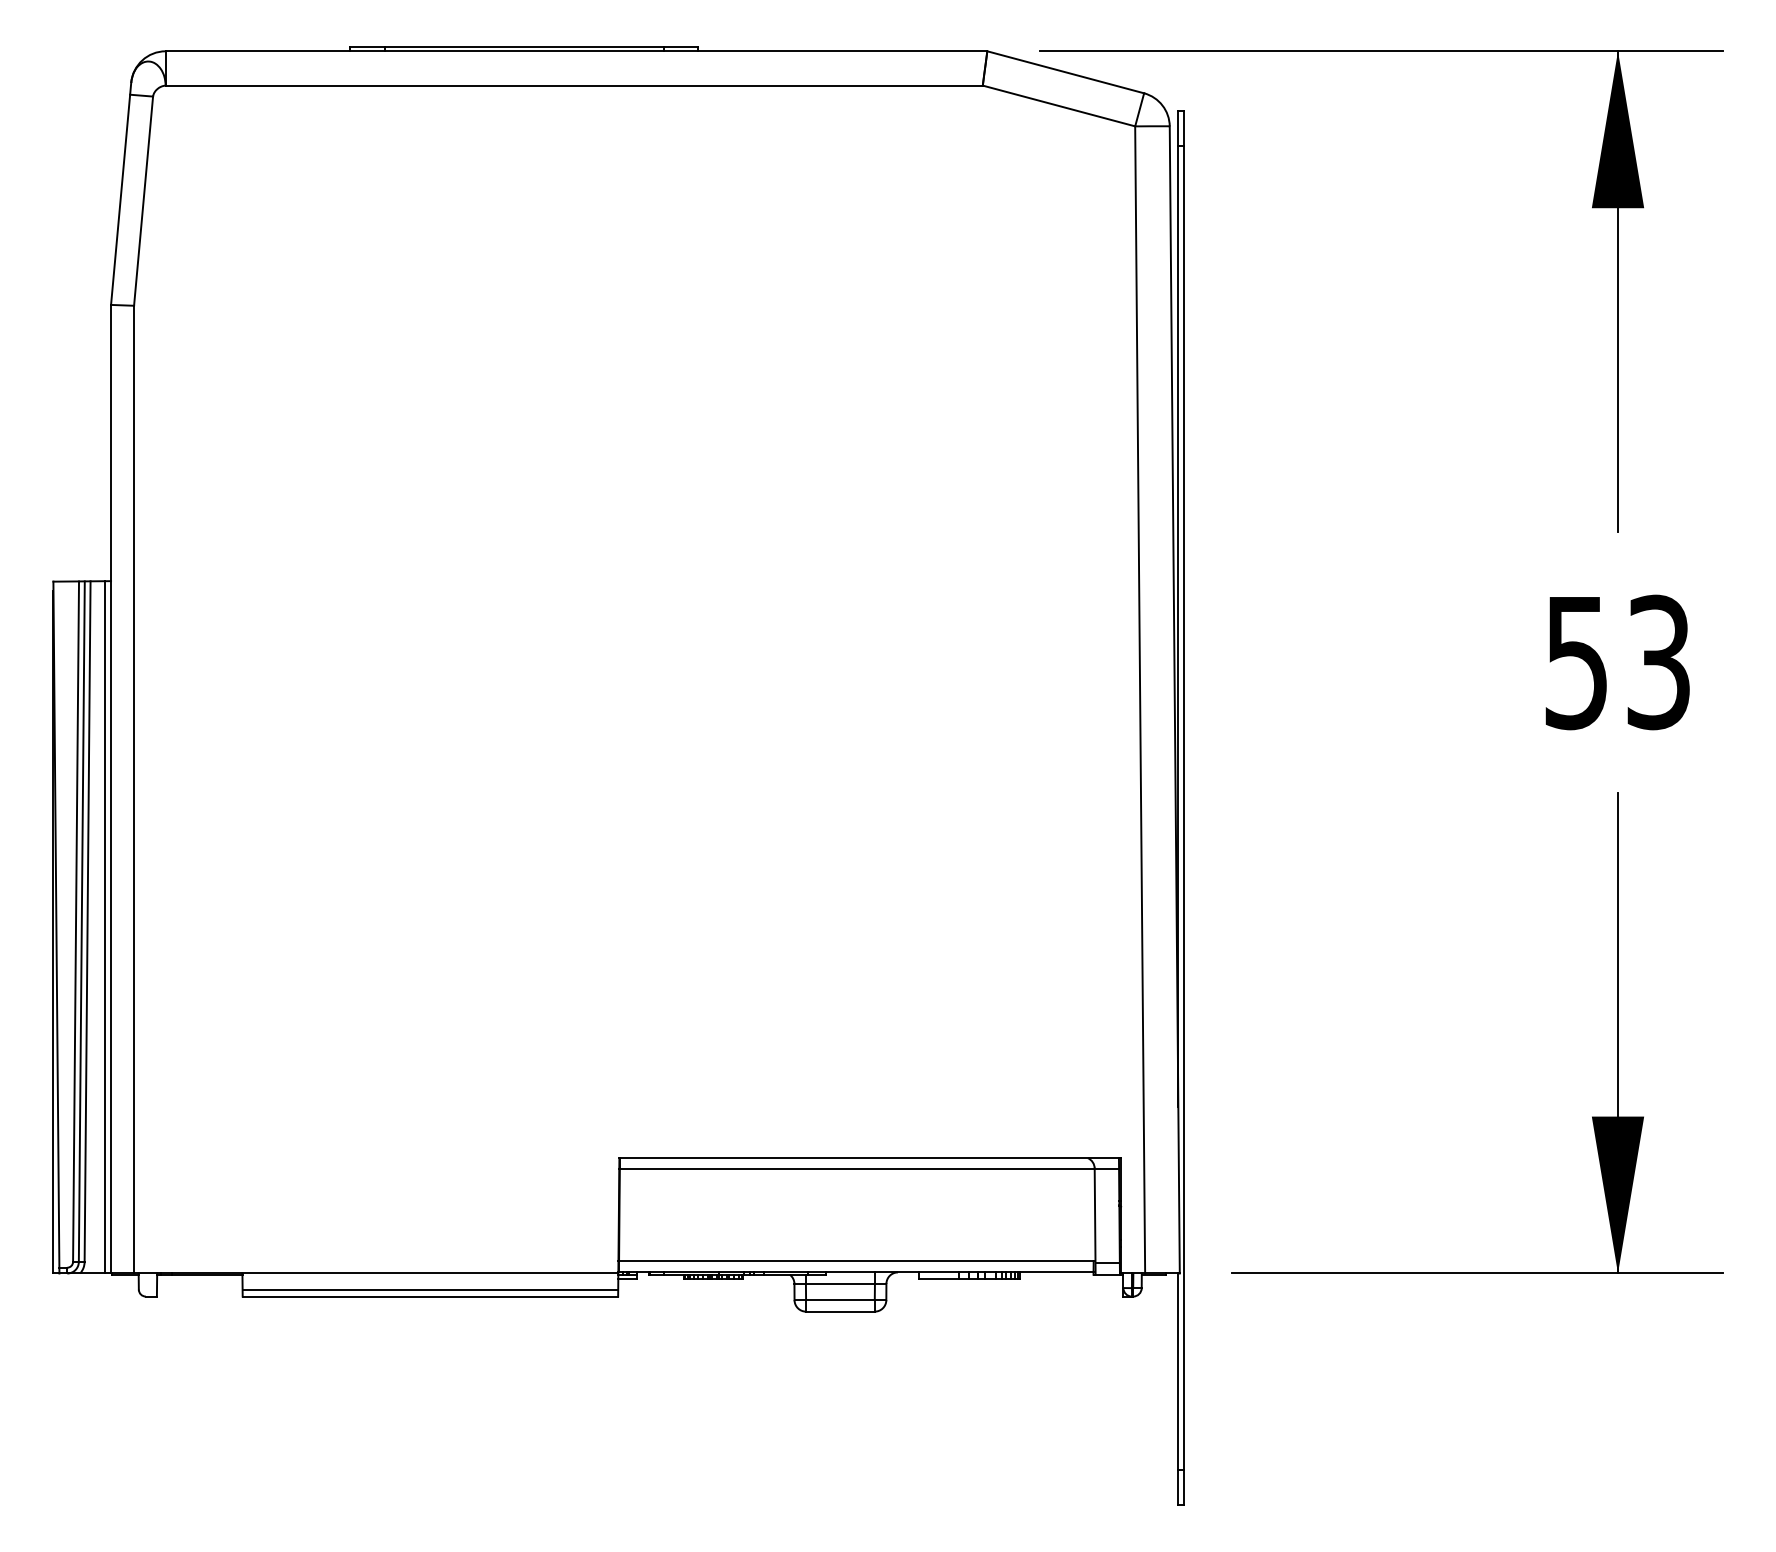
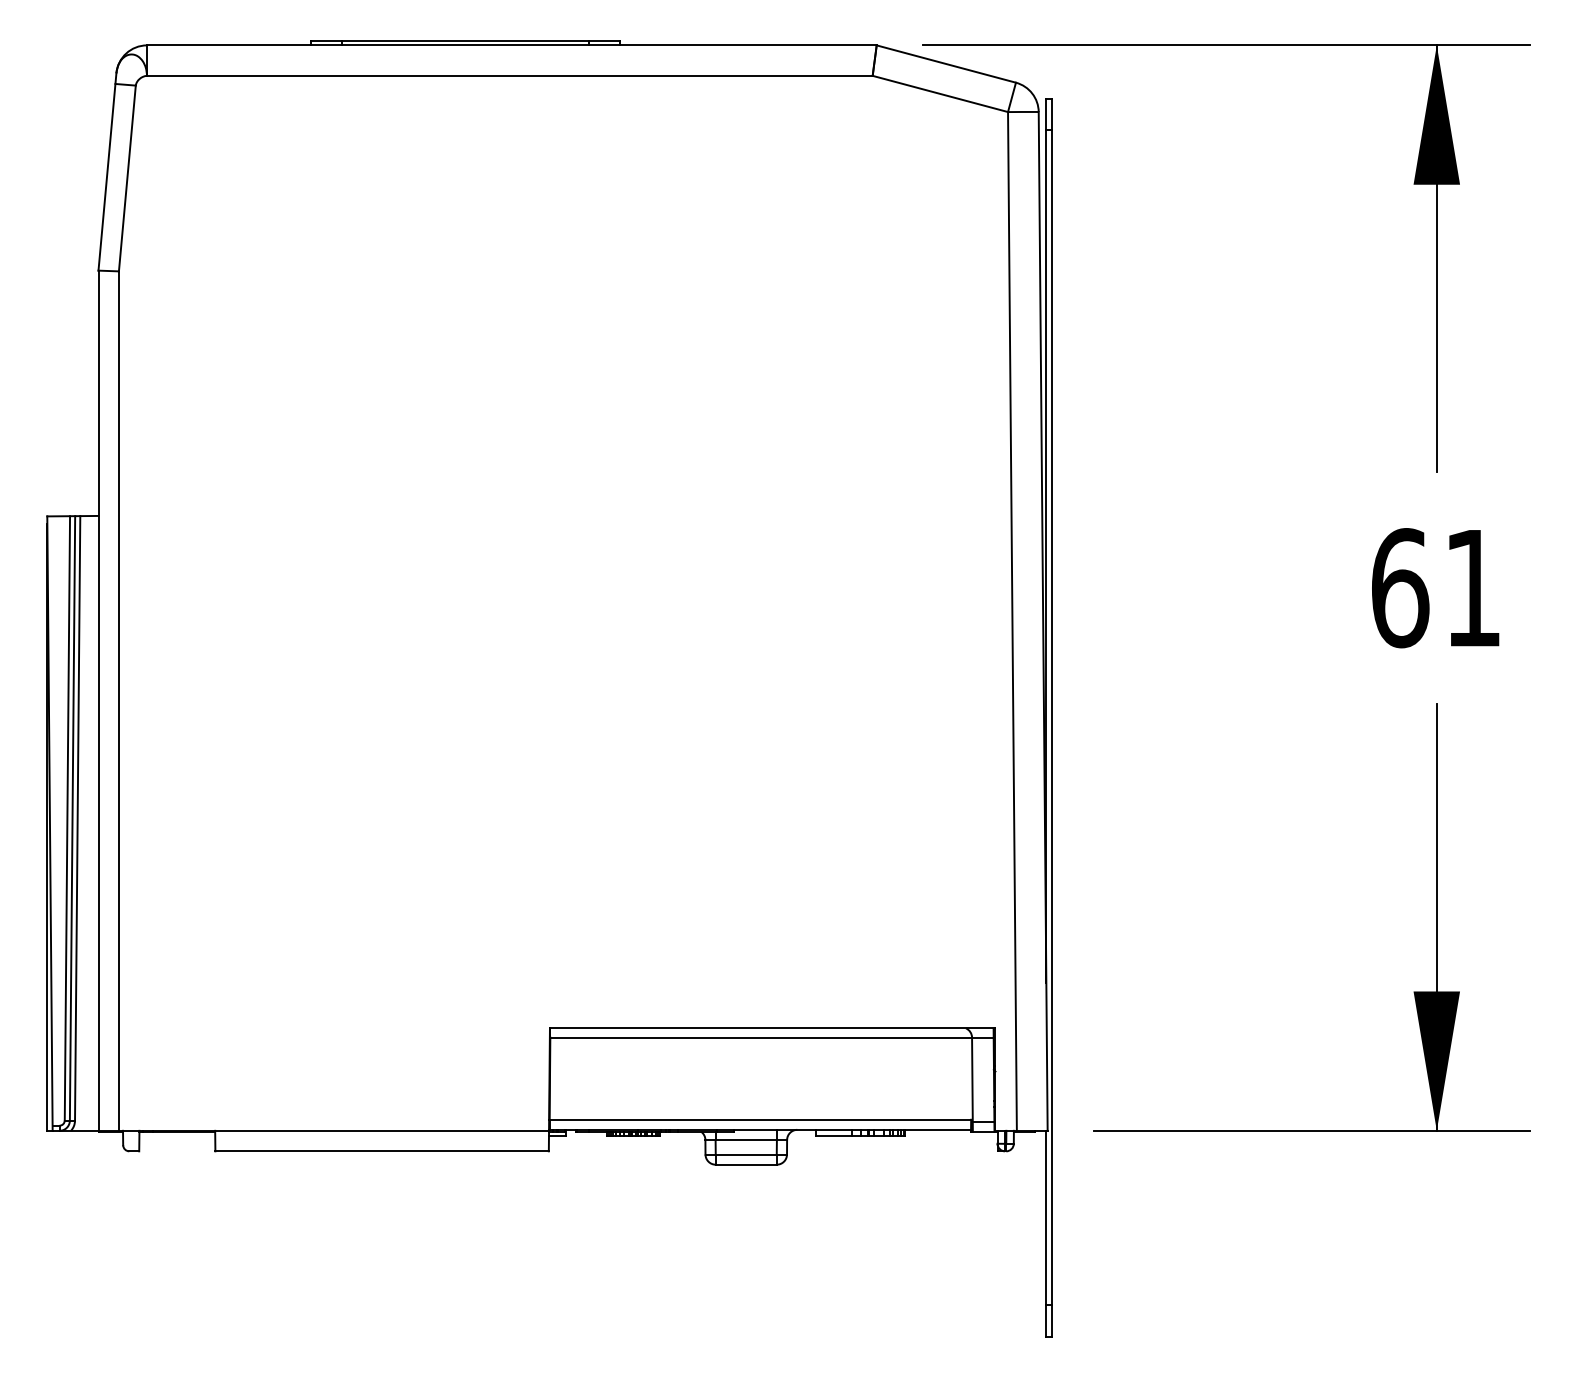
text: (1617, 662) -> (1436, 588), 53 -> 61
line: (105, 927) -> (93, 823), removed
line: (429, 1290) -> (381, 1145), removed

